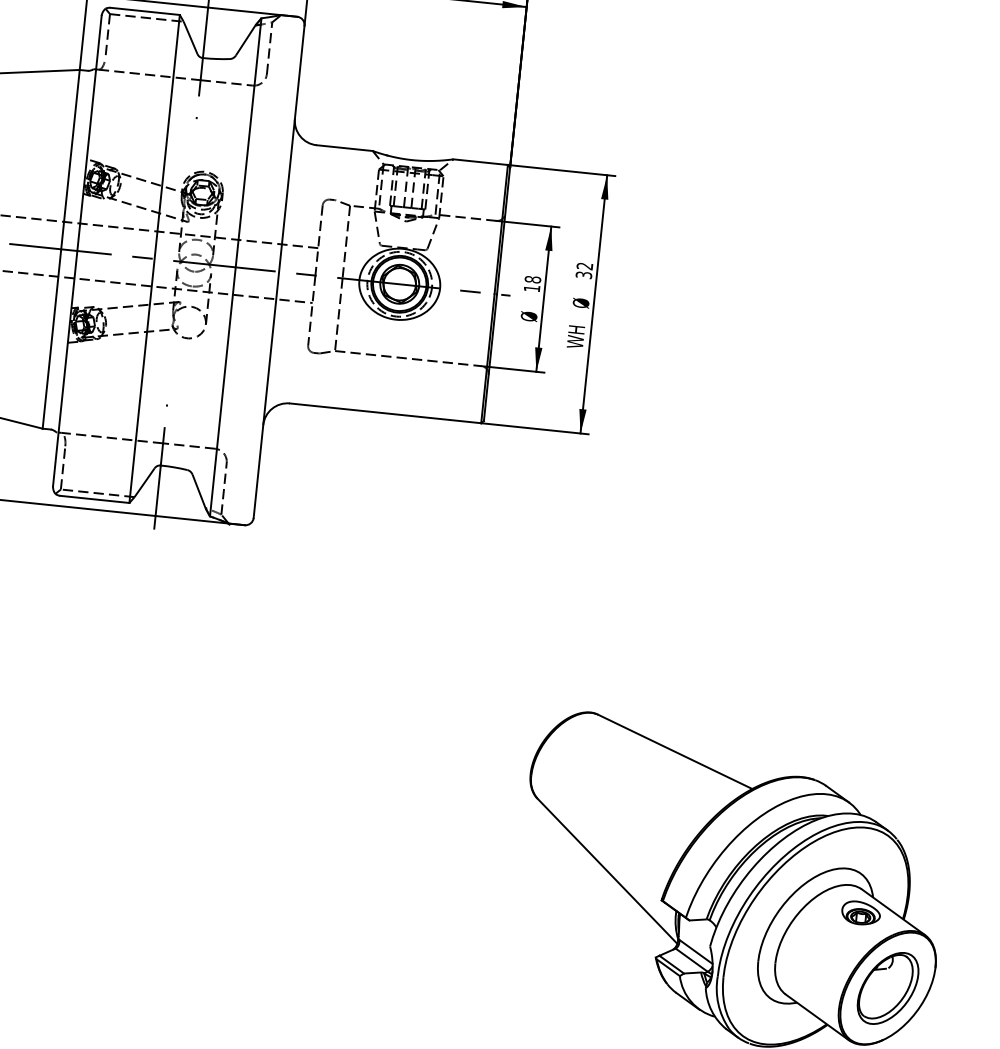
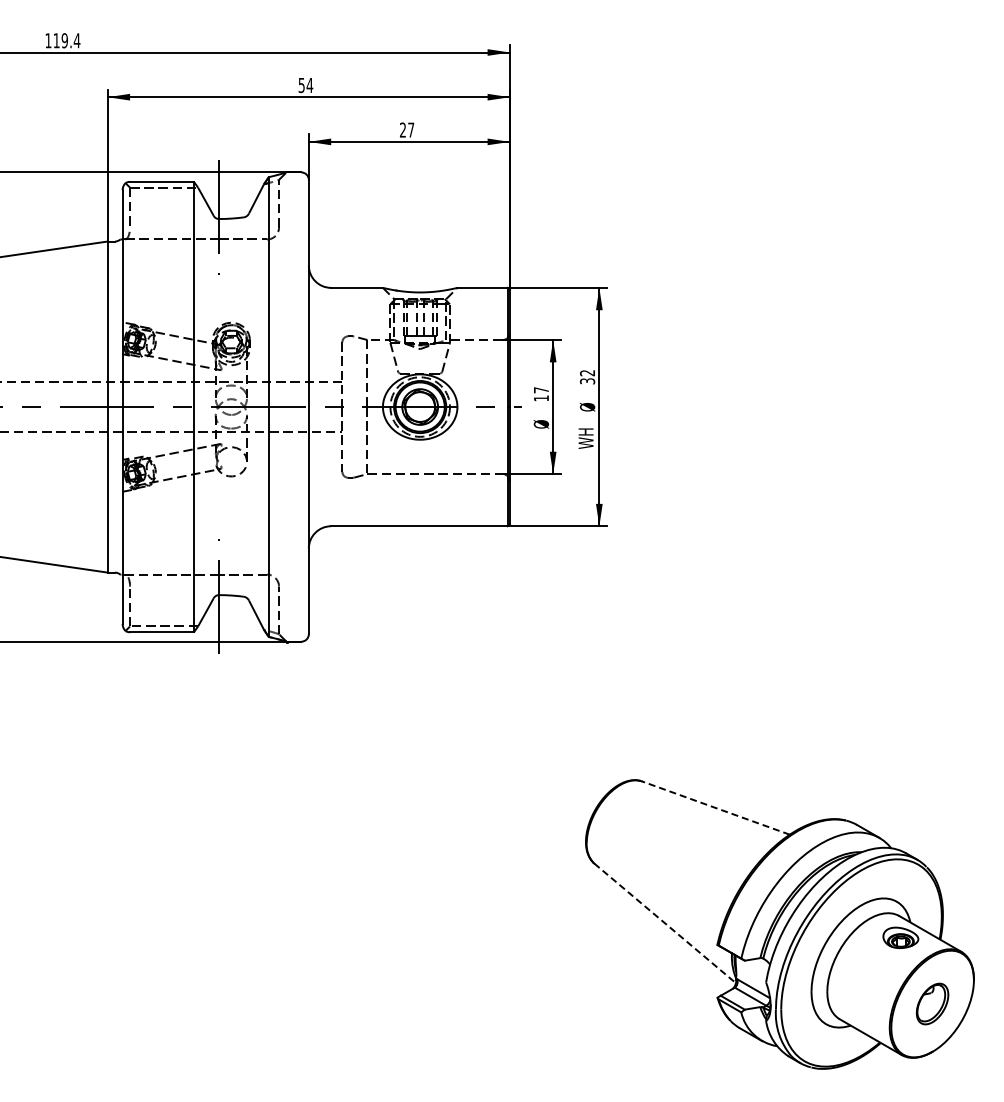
text: (533, 279) -> (541, 390), 18 -> 17
line: (674, 752) -> (715, 808), solid -> dashed
line: (607, 871) -> (665, 923), solid -> dashed
part: (888, 987) -> (932, 1003), size x0.6

